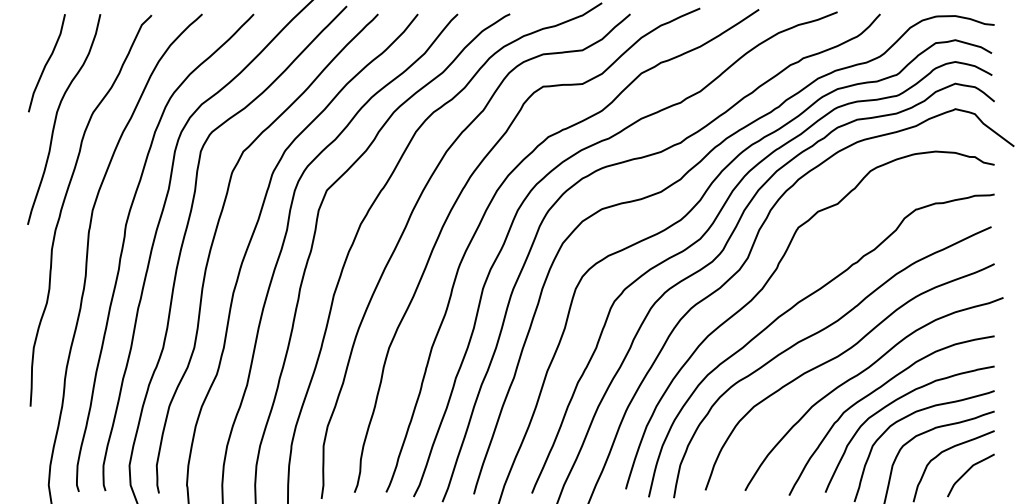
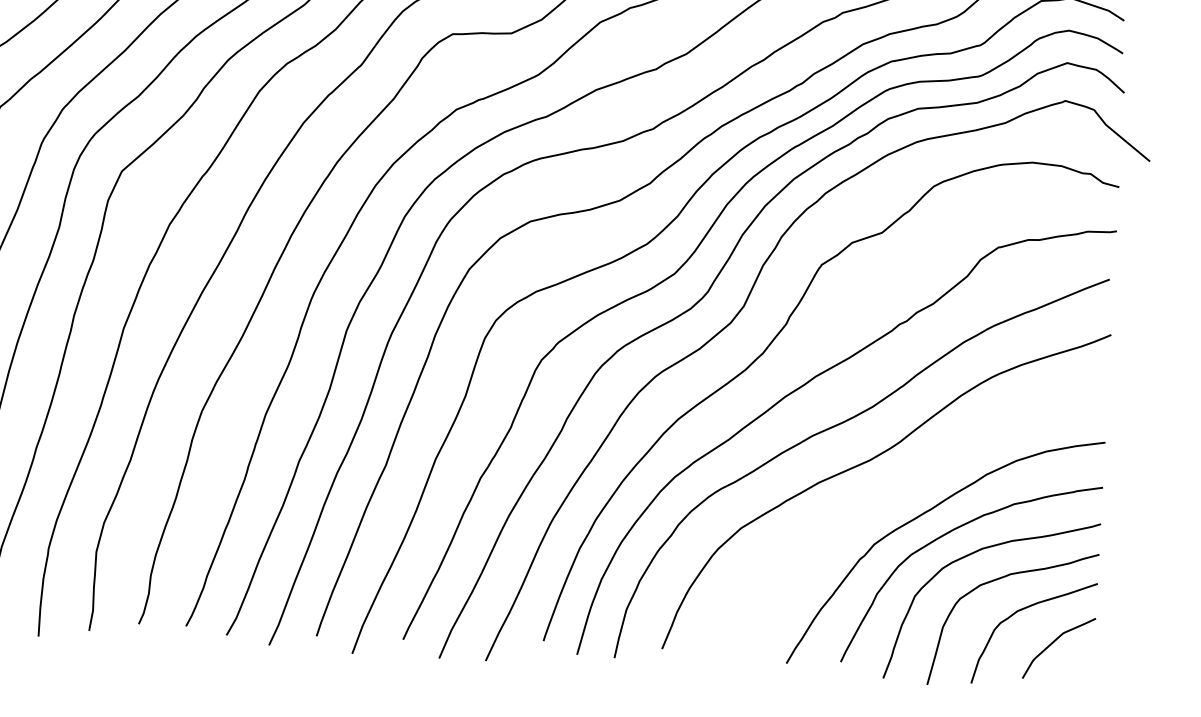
curve: (860, 374) -> (902, 488), removed

